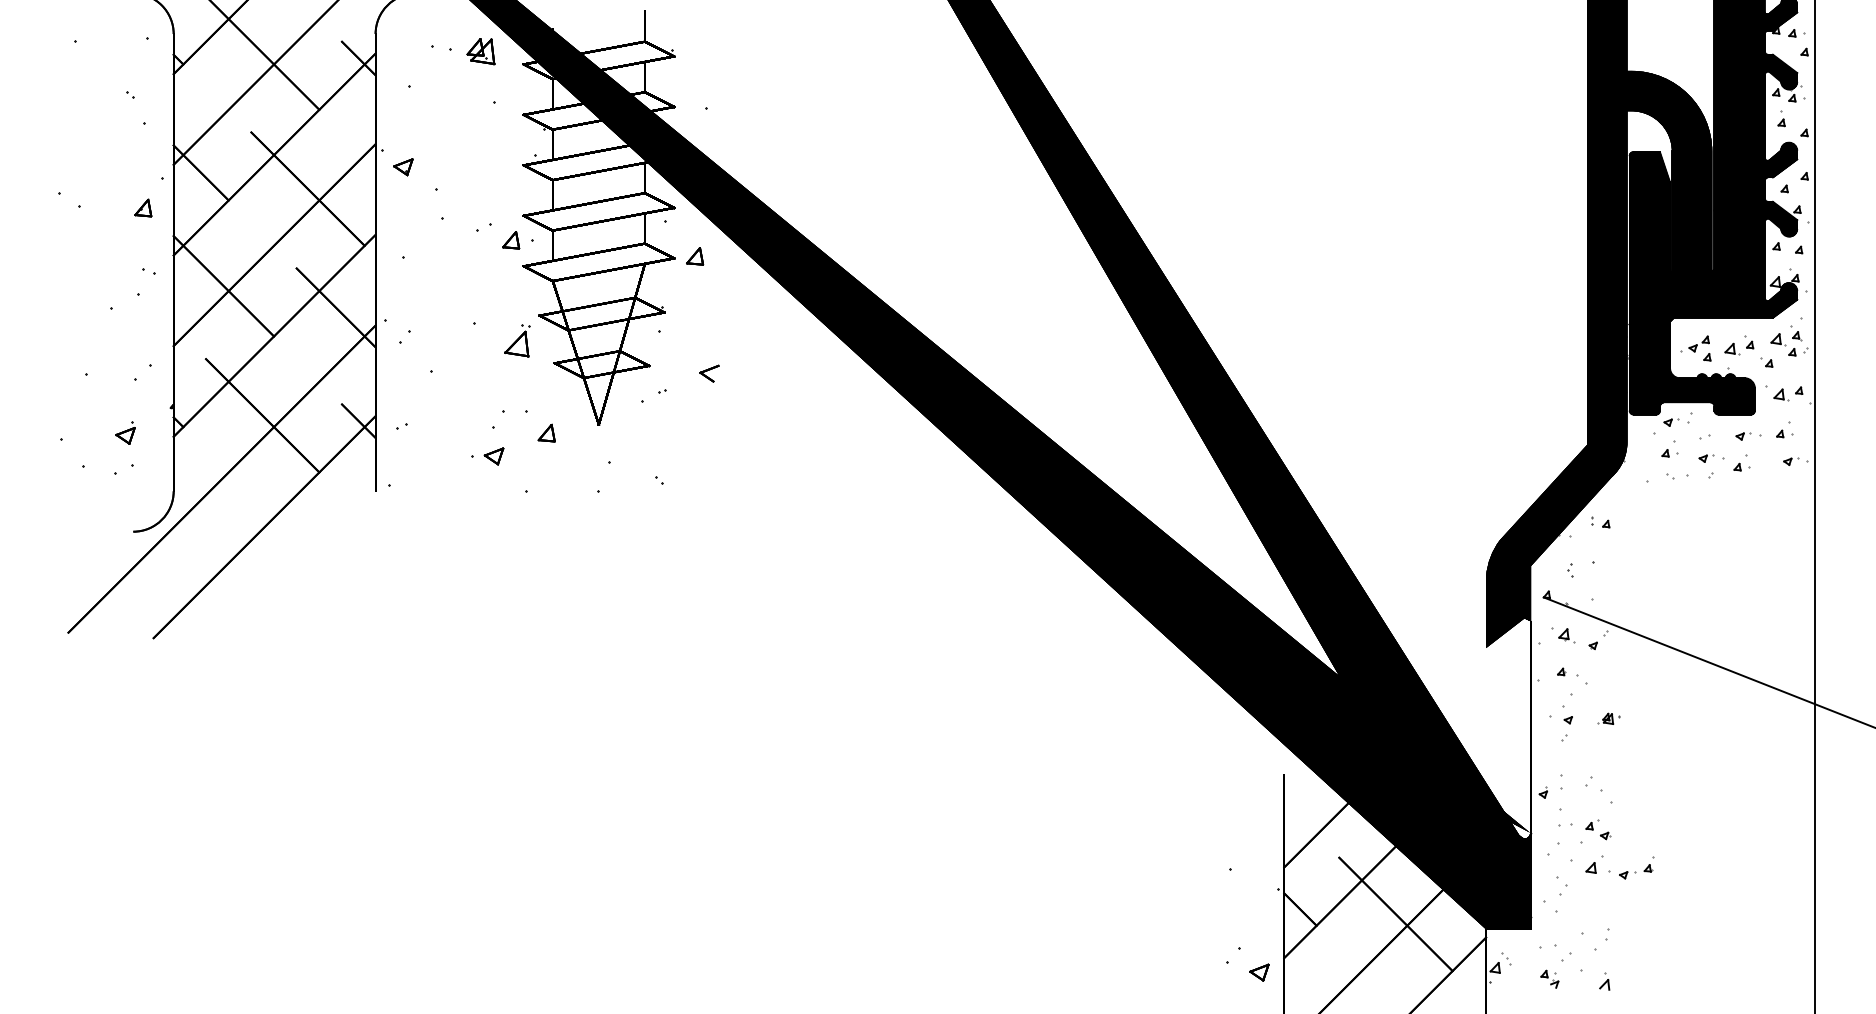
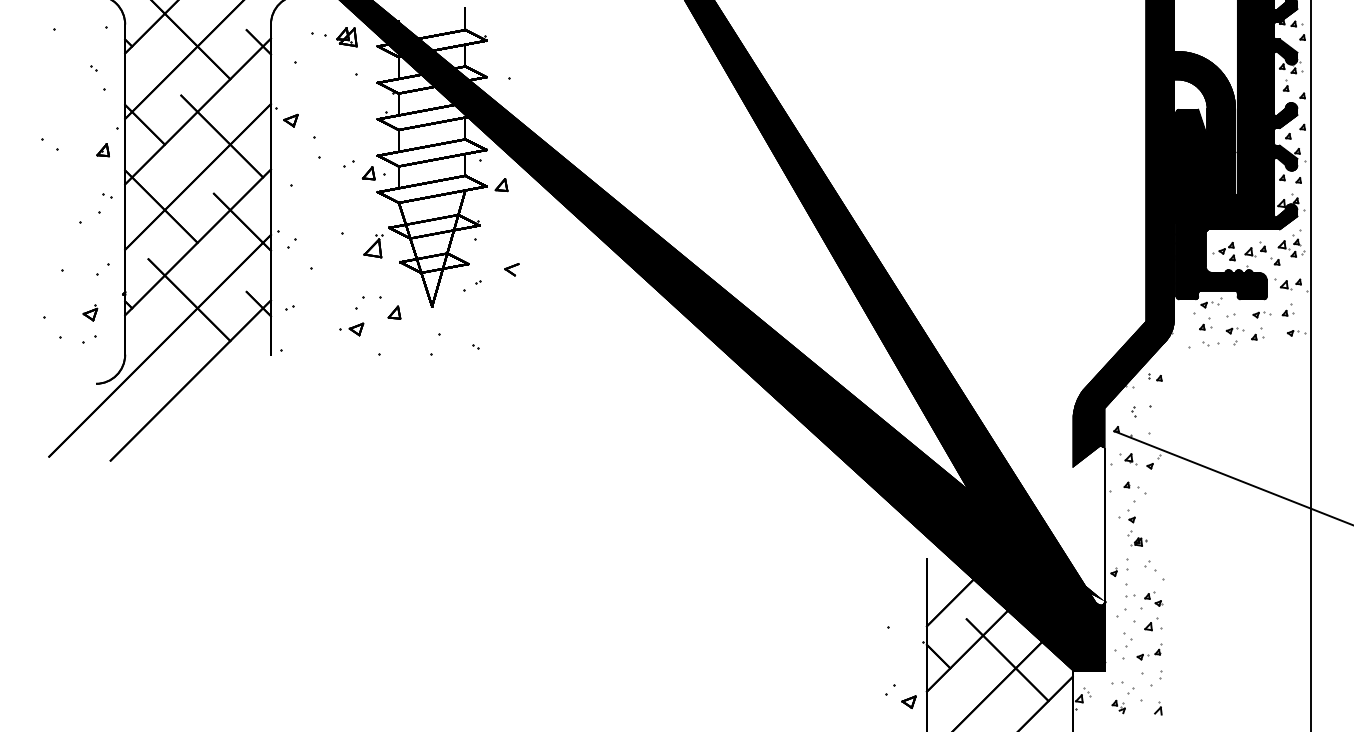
part: (1608, 718) -> (1138, 541), moved
part: (1636, 867) -> (1149, 651), moved

